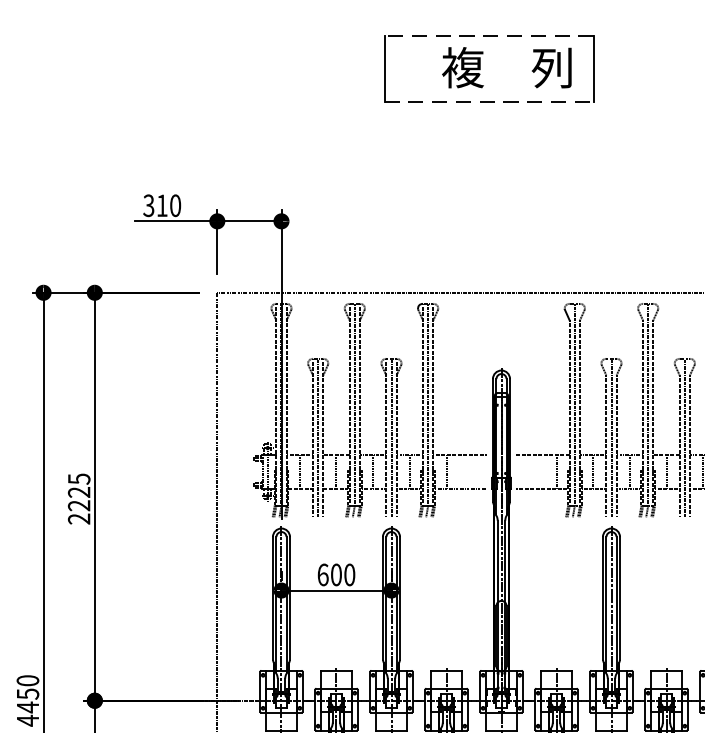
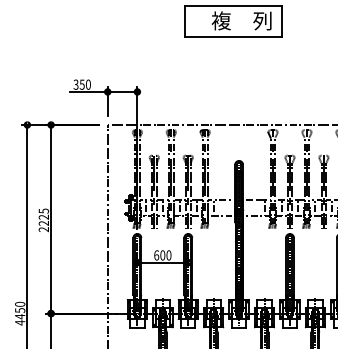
line: (487, 36) -> (232, 6), dashed -> solid
line: (489, 101) -> (233, 36), dashed -> solid
text: (160, 205) -> (81, 84), 310 -> 350

